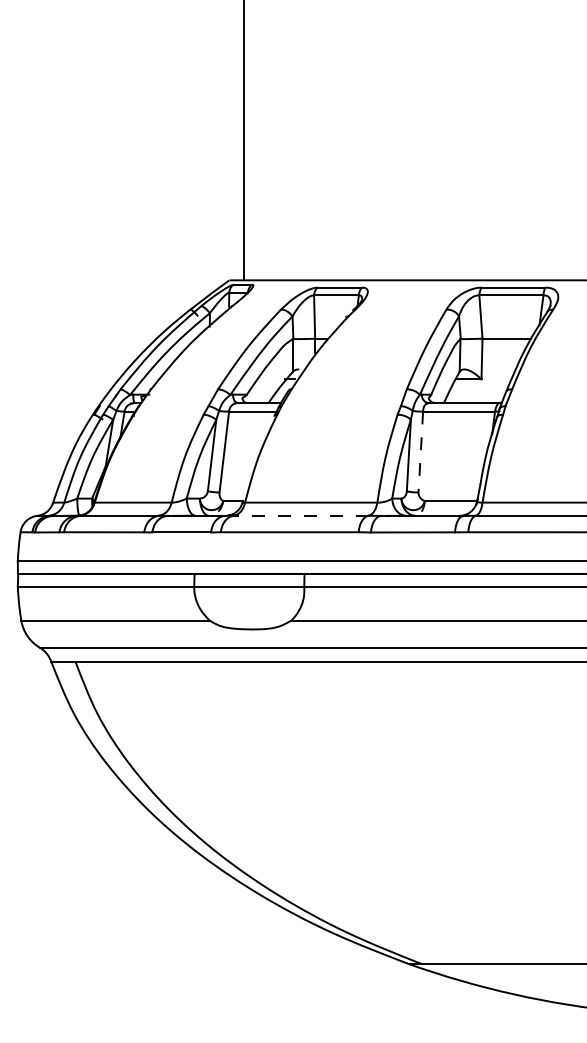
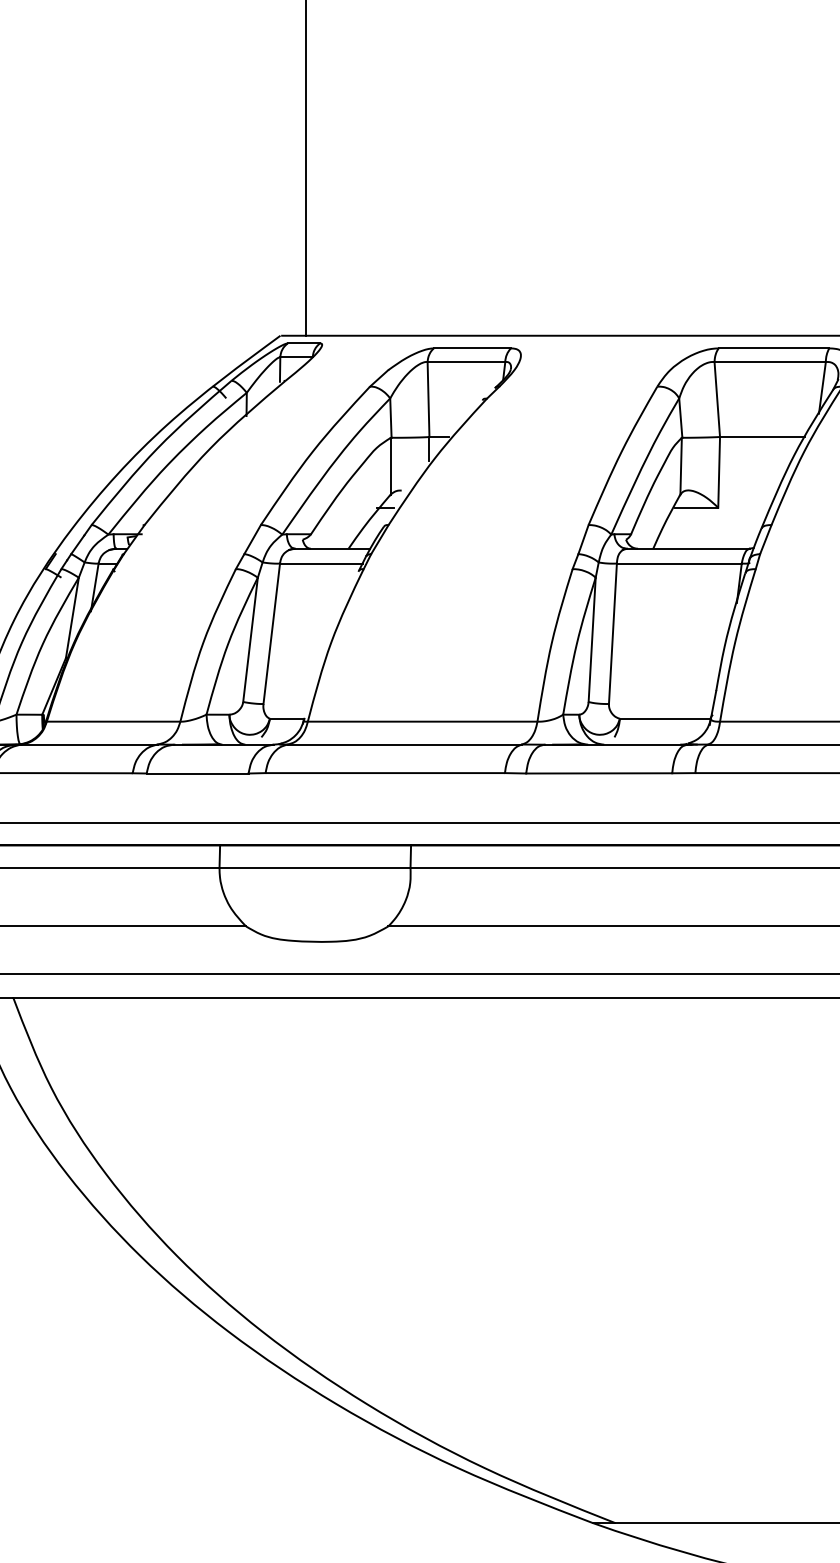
line: (420, 451) -> (612, 632), dashed -> solid
line: (300, 515) -> (404, 744), dashed -> solid

